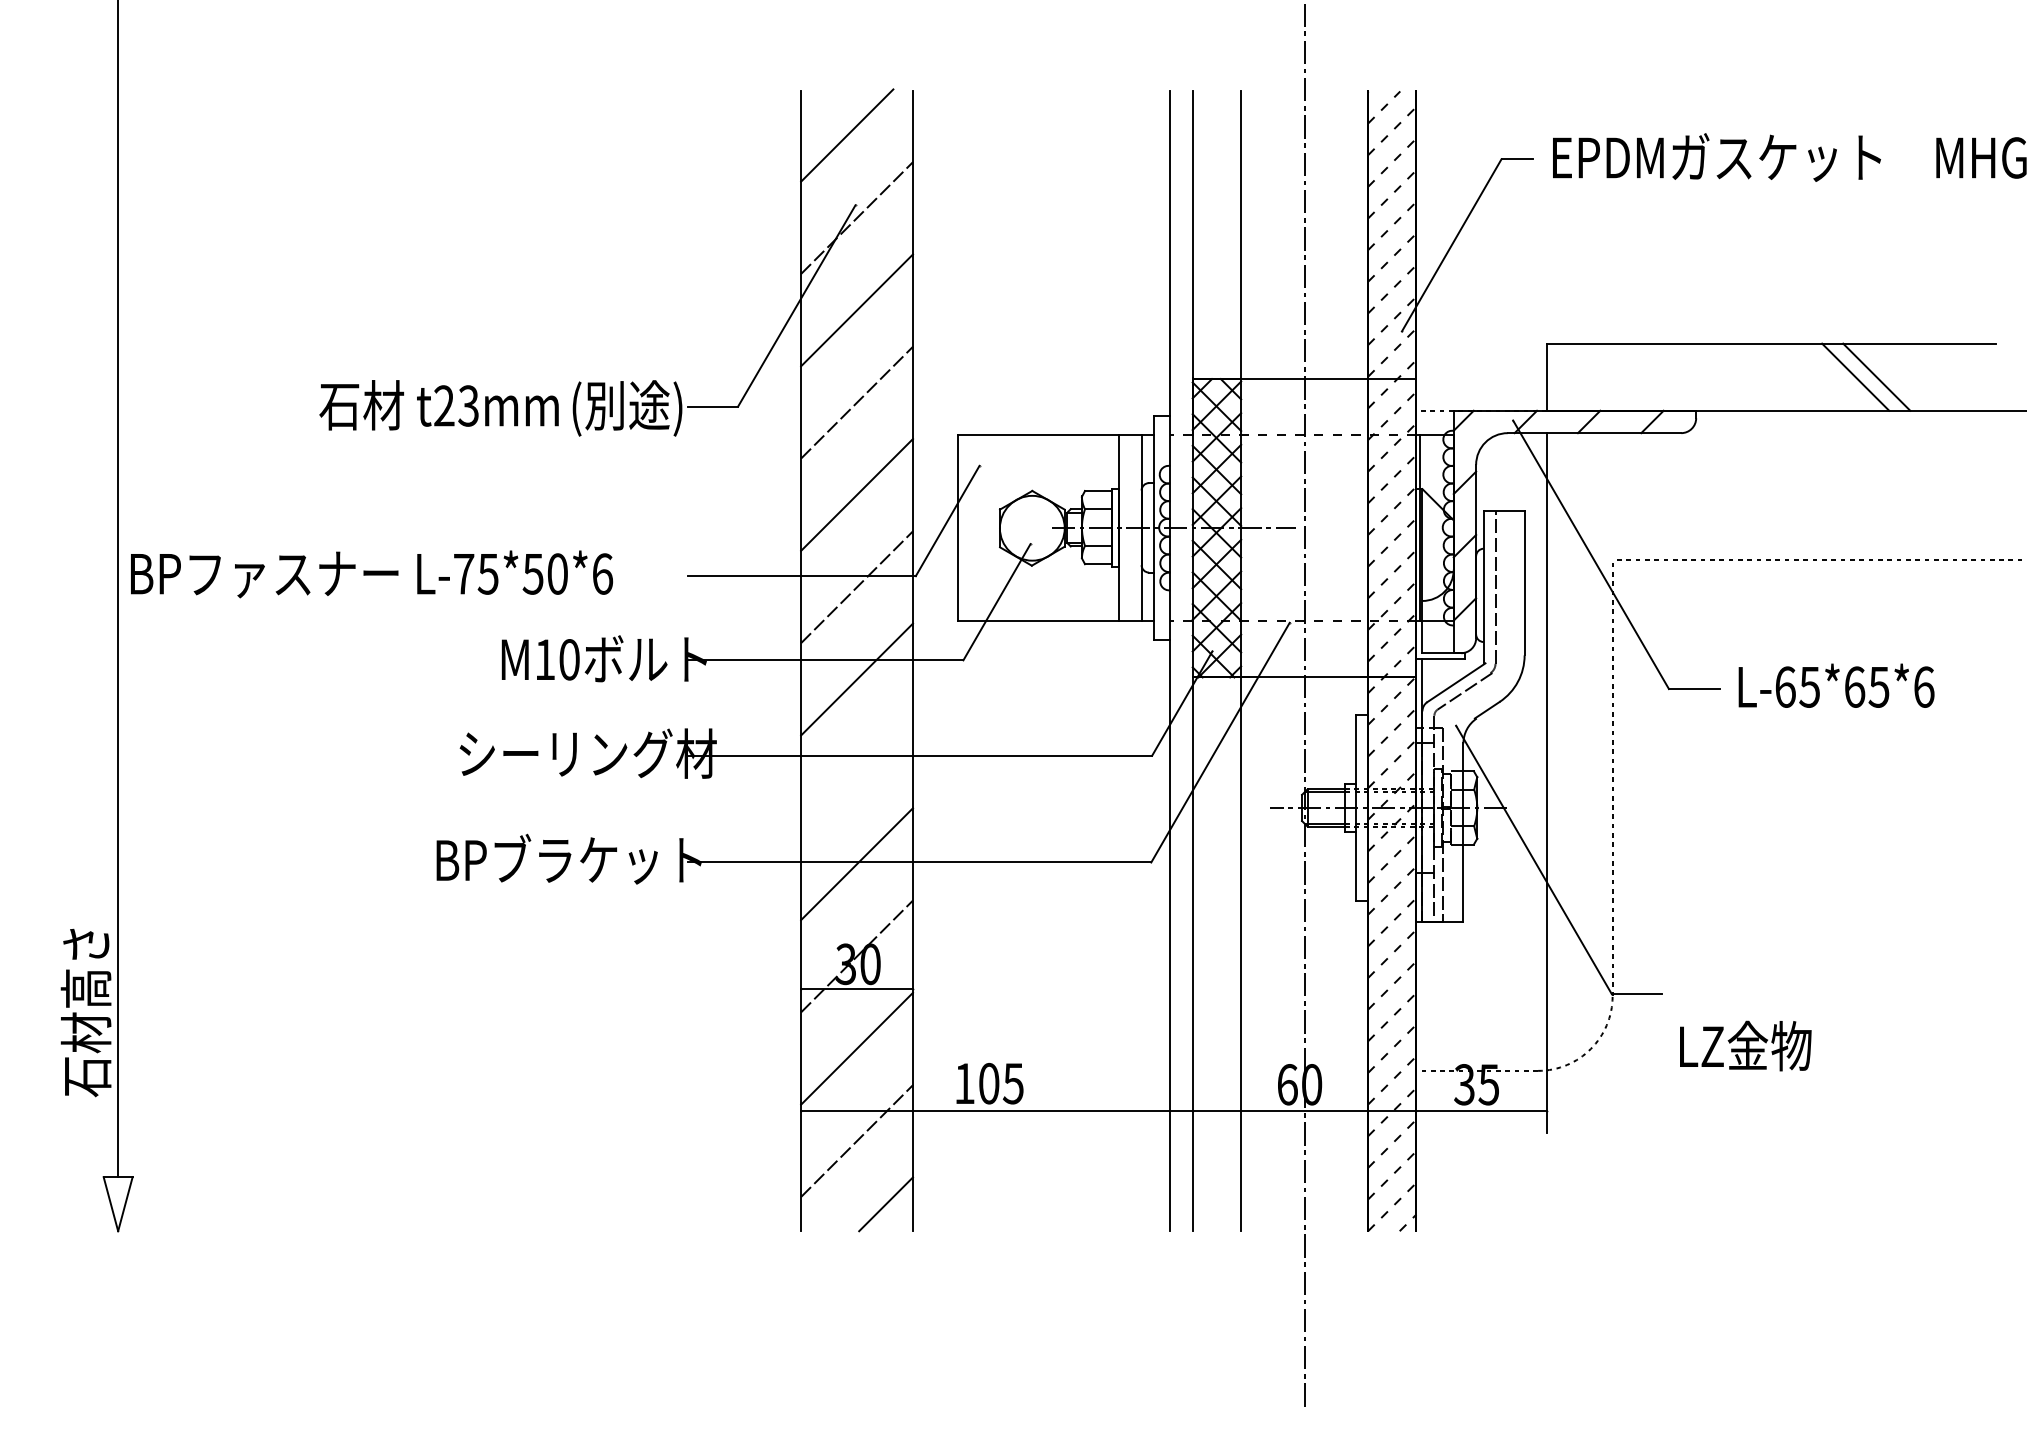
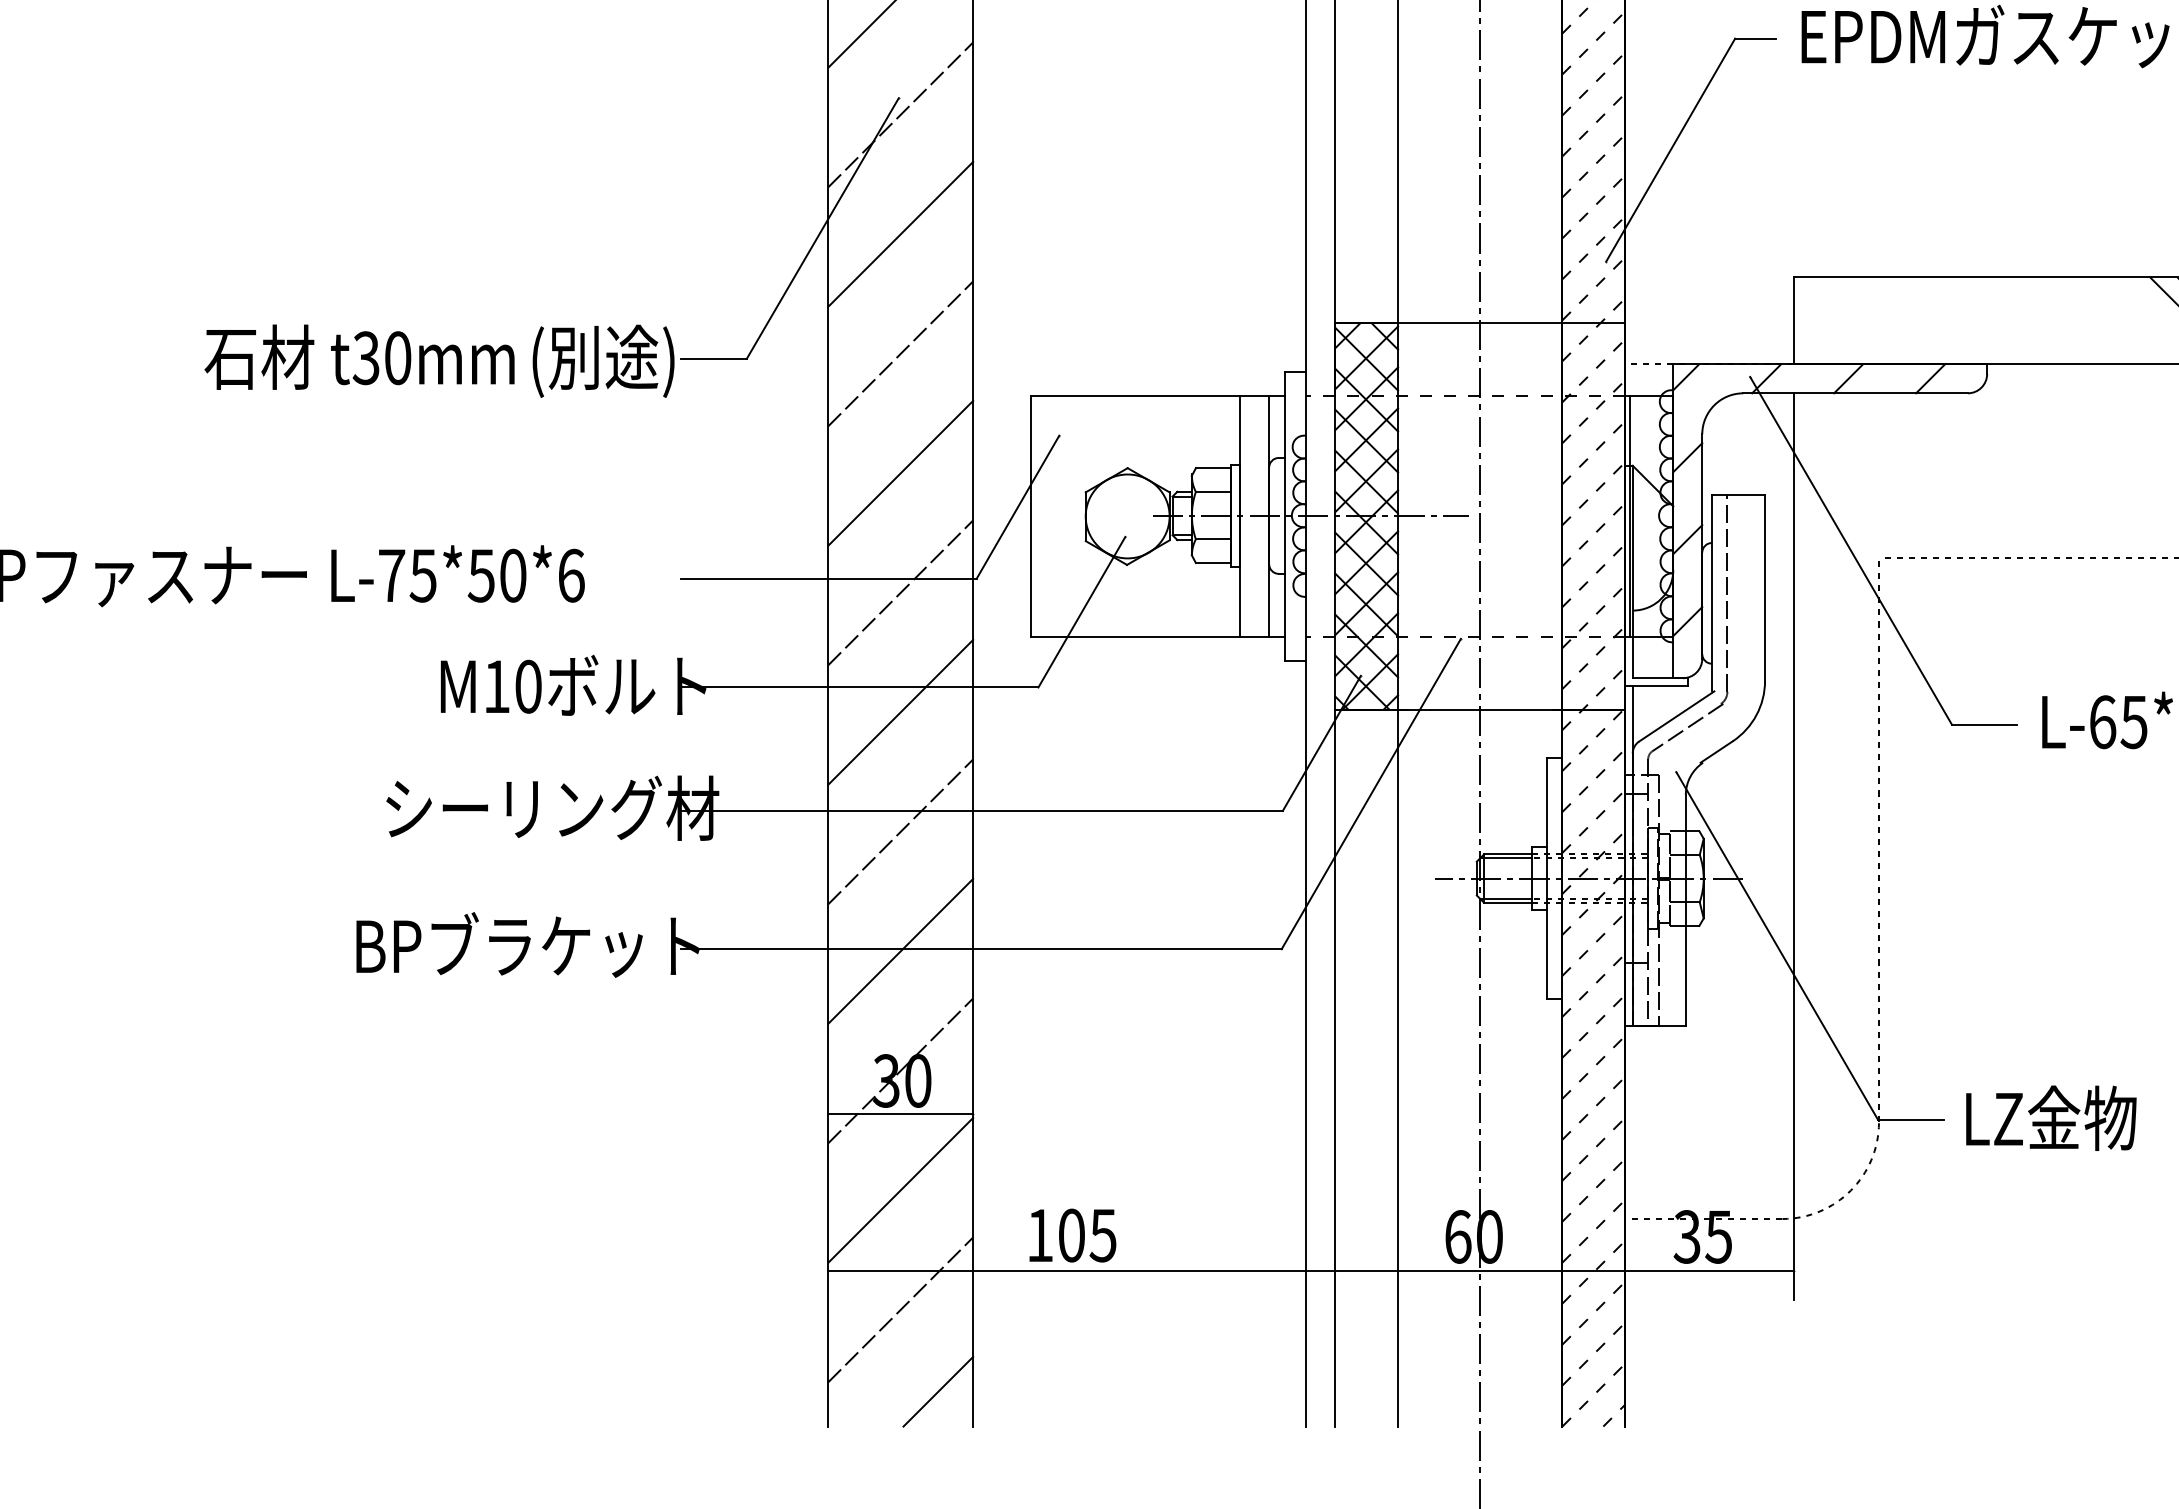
text: (455, 405) -> (380, 357), t23mm -> t30mm
line: (856, 771) -> (900, 831), added
text: (1745, 1045) -> (2051, 1117), moved

